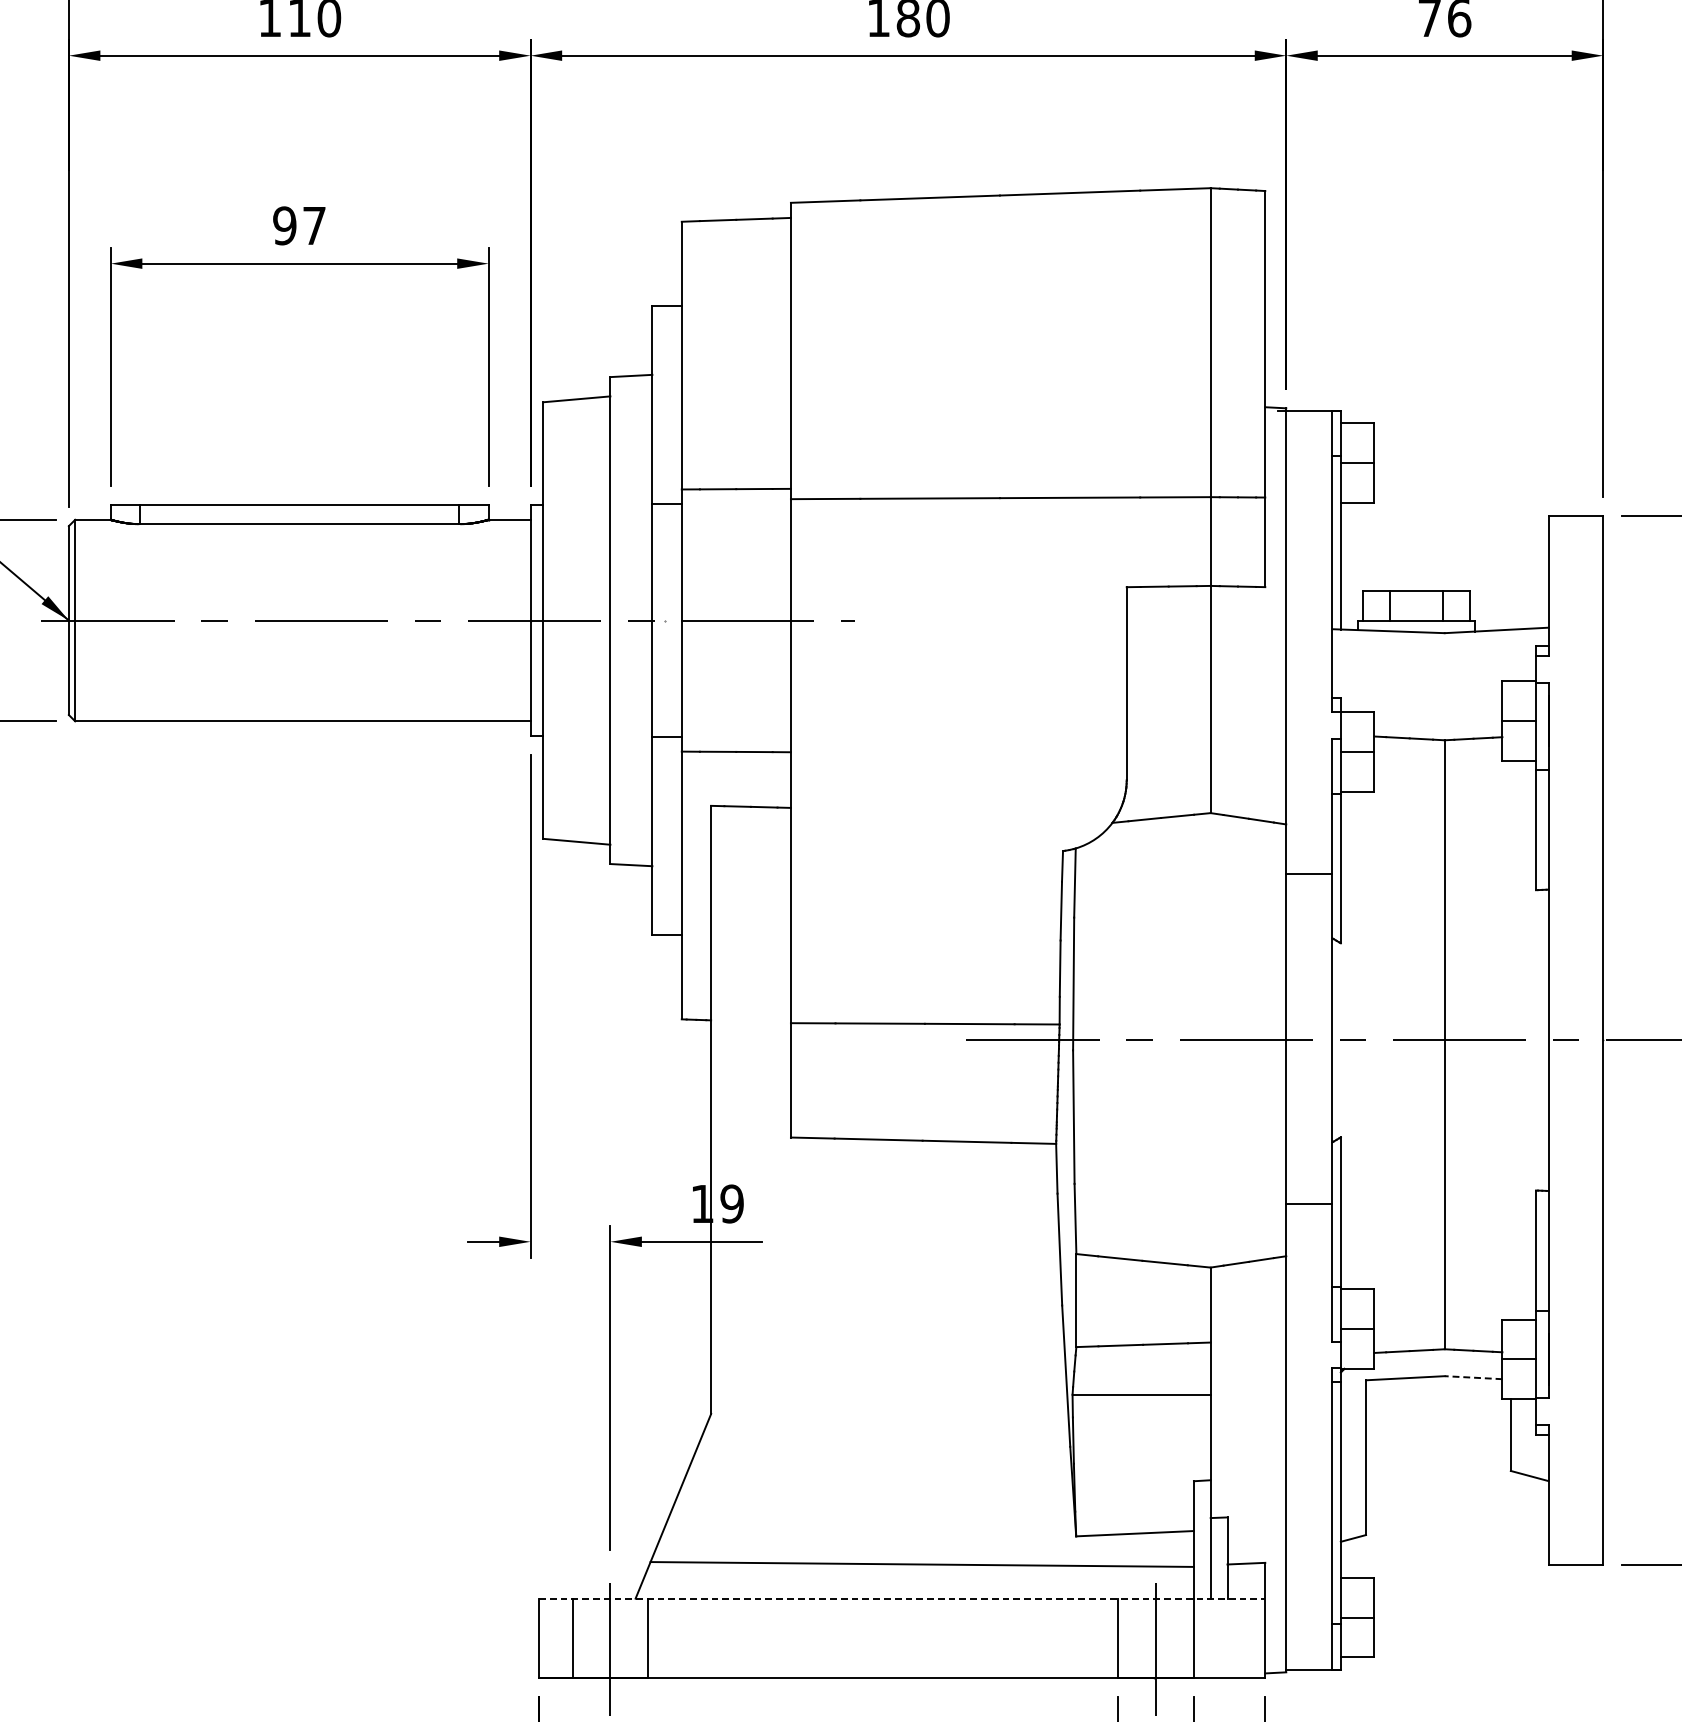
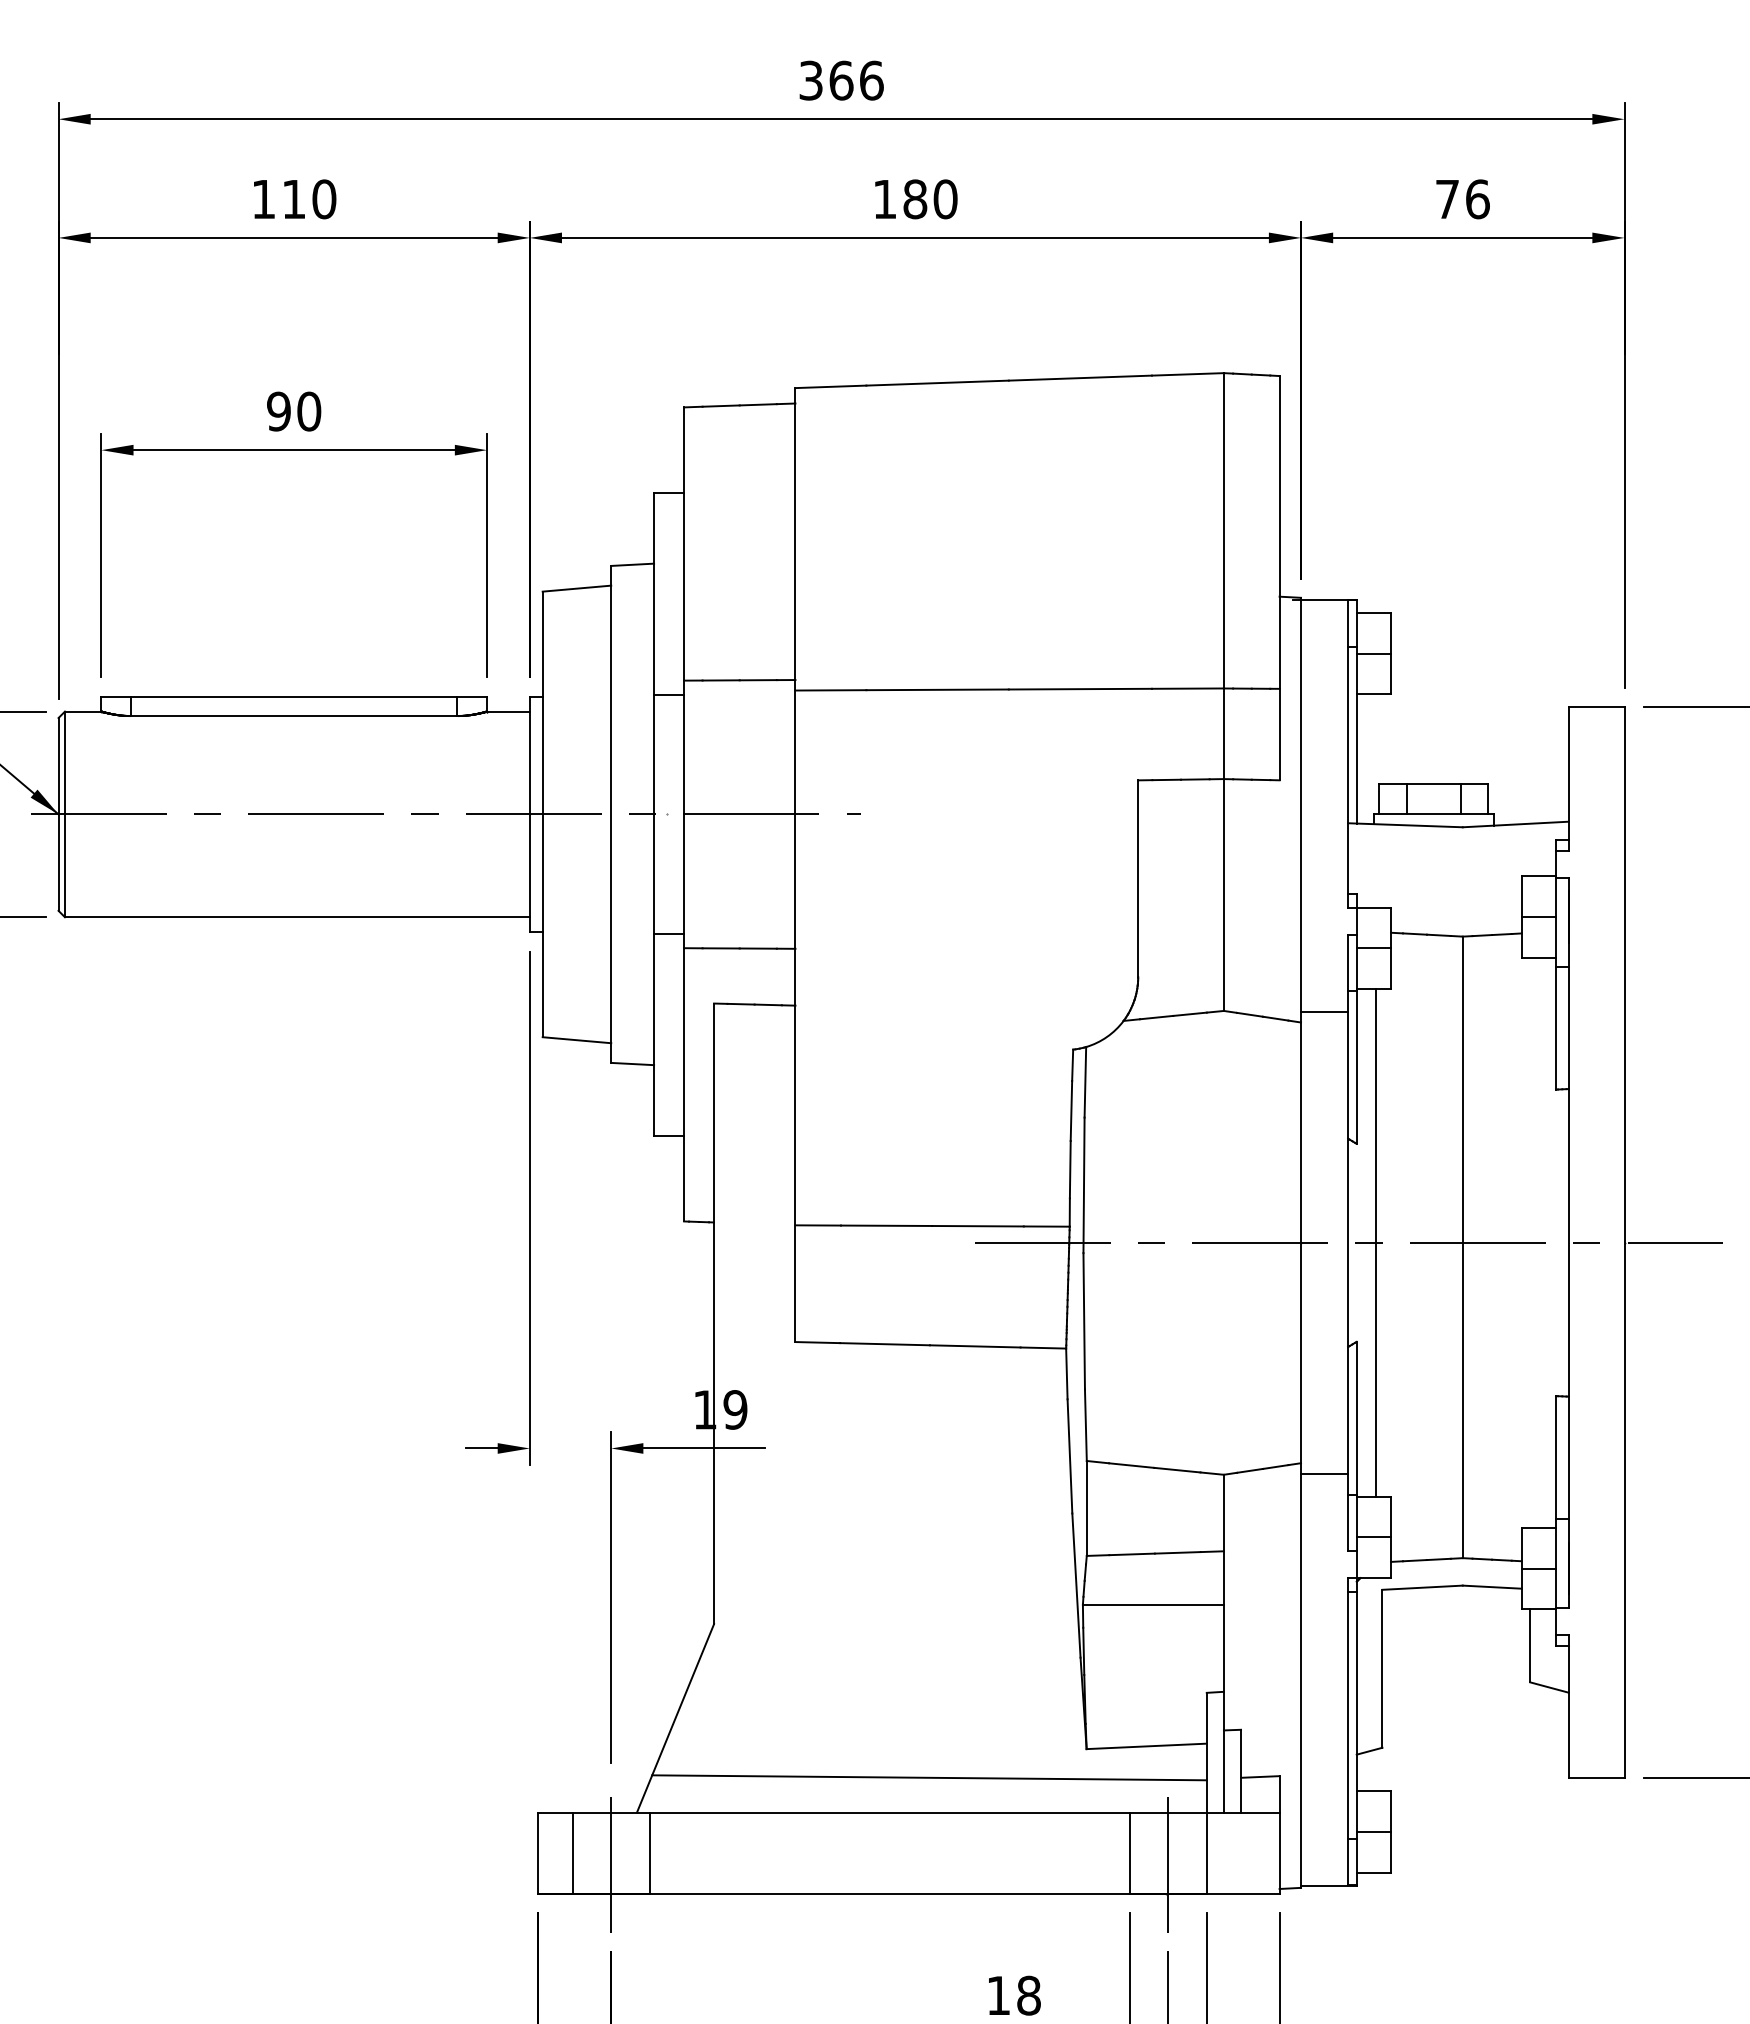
text: (314, 225) -> (309, 411), 97 -> 90
line: (1309, 874) -> (1324, 1012), moved
line: (1359, 1039) -> (1375, 1242), added
line: (1309, 1203) -> (1324, 1473), moved
line: (1472, 1378) -> (1491, 1587), dashed -> solid
line: (902, 1598) -> (909, 1812), dashed -> solid

